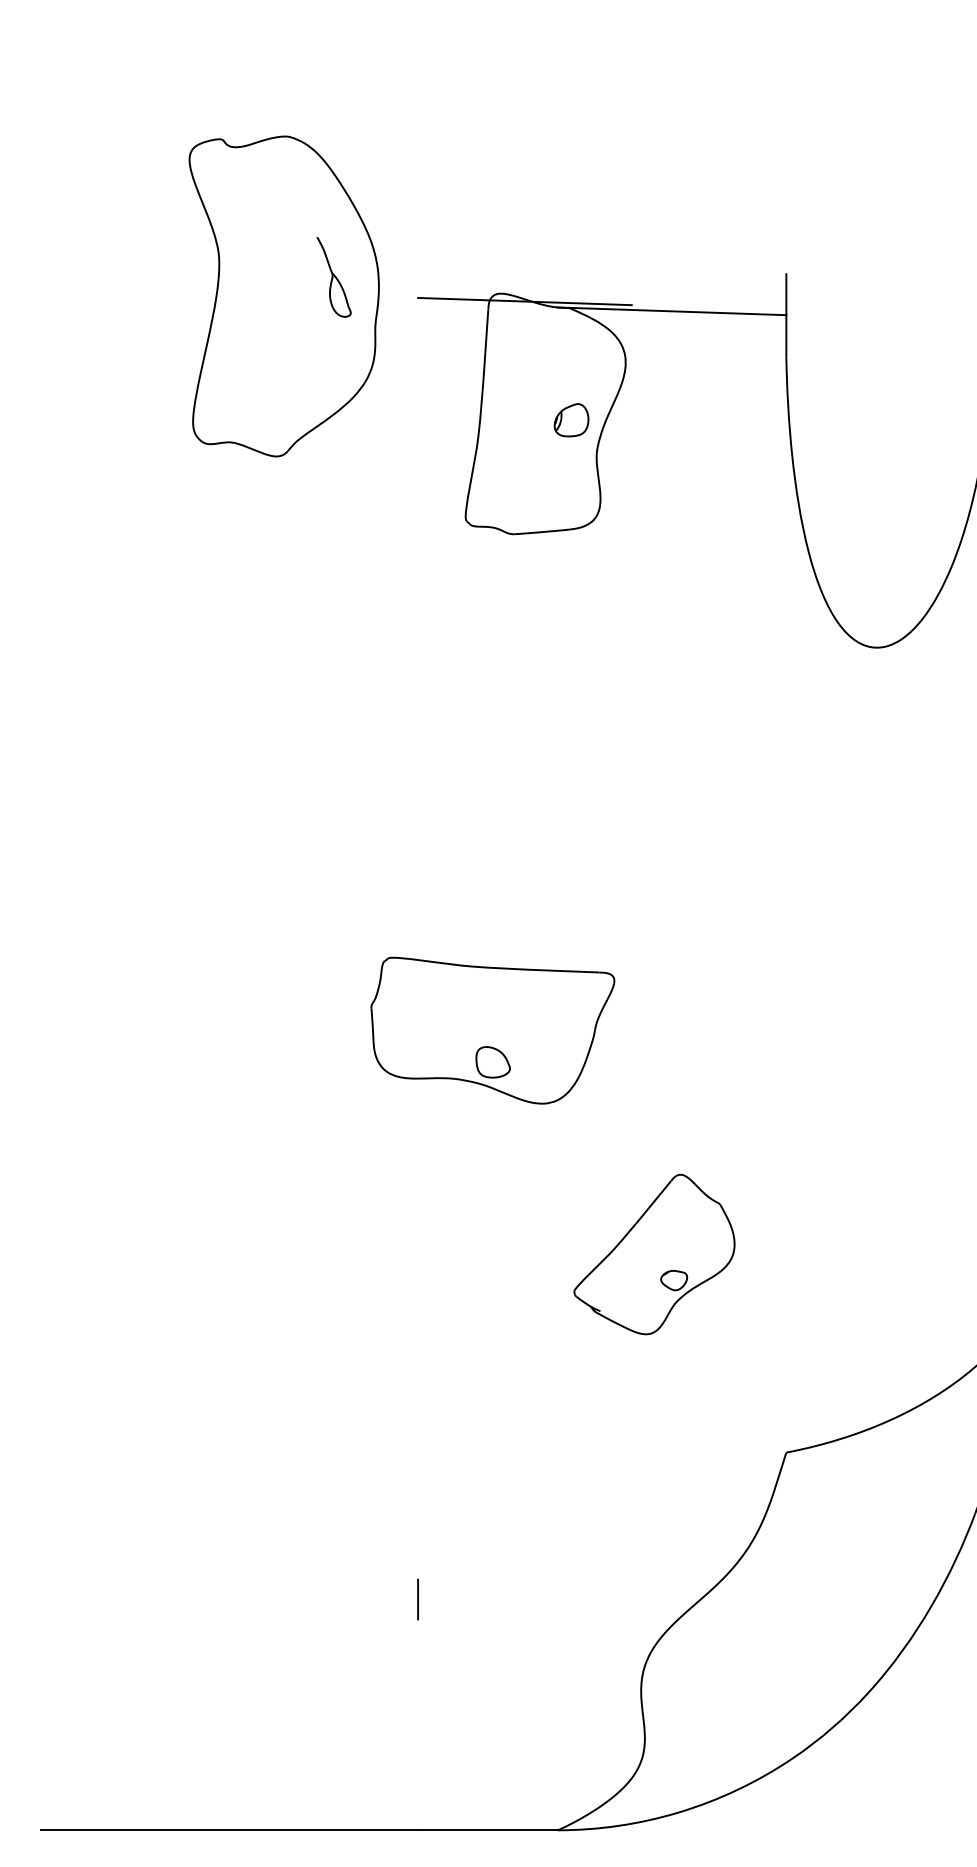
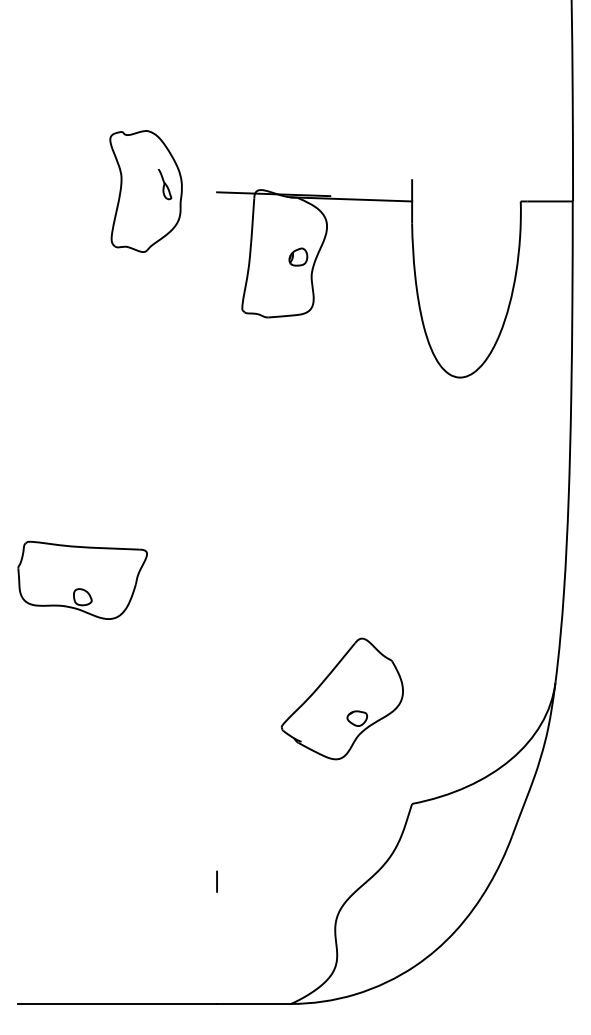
part: (282, 296) -> (145, 191), size x0.71
part: (492, 1028) -> (82, 579), moved
part: (653, 1253) -> (341, 698), size x1.43

